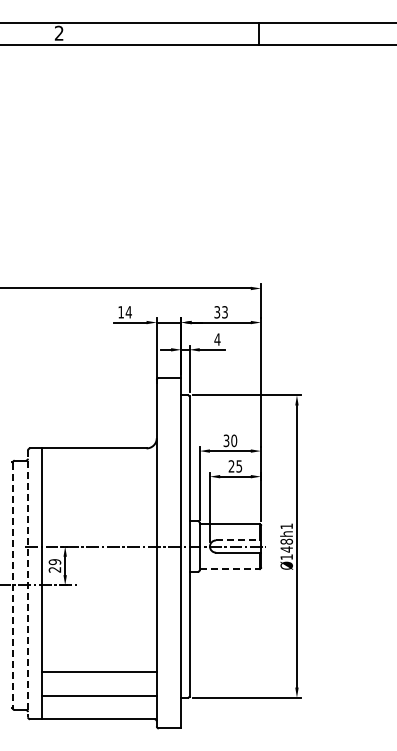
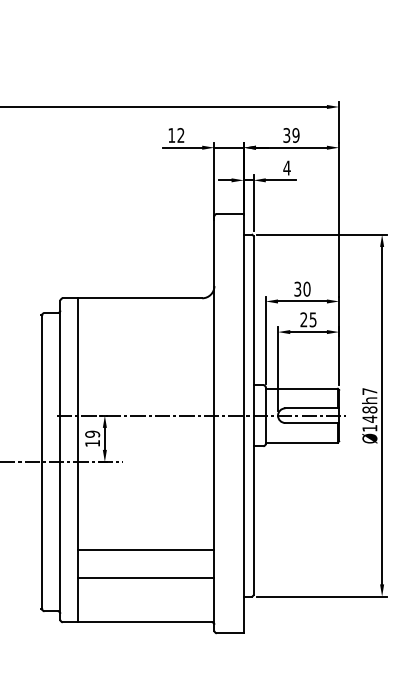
text: (128, 312) -> (180, 135), 14 -> 12
text: (224, 312) -> (295, 135), 33 -> 39
text: (286, 526) -> (369, 391), Ø148h1 -> Ø148h7
line: (239, 540) -> (313, 408), dashed -> solid
text: (54, 569) -> (92, 443), 29 -> 19
line: (230, 569) -> (302, 443), dashed -> solid
line: (28, 584) -> (60, 461), dashed -> solid
line: (12, 585) -> (41, 462), dashed -> solid
line: (99, 671) -> (145, 549), moved
line: (99, 696) -> (145, 578), moved

